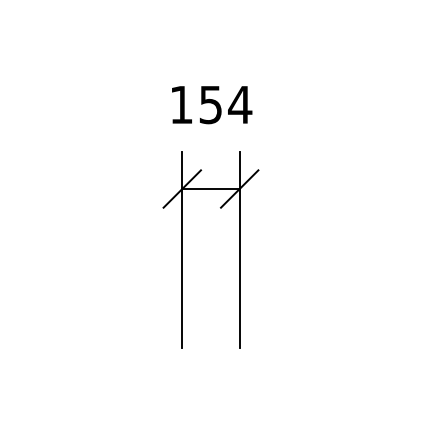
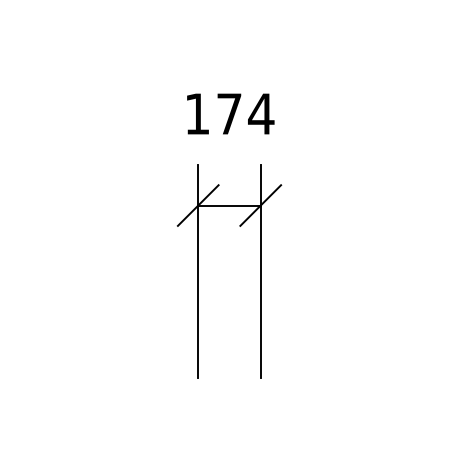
text: (210, 105) -> (228, 114), 154 -> 174

